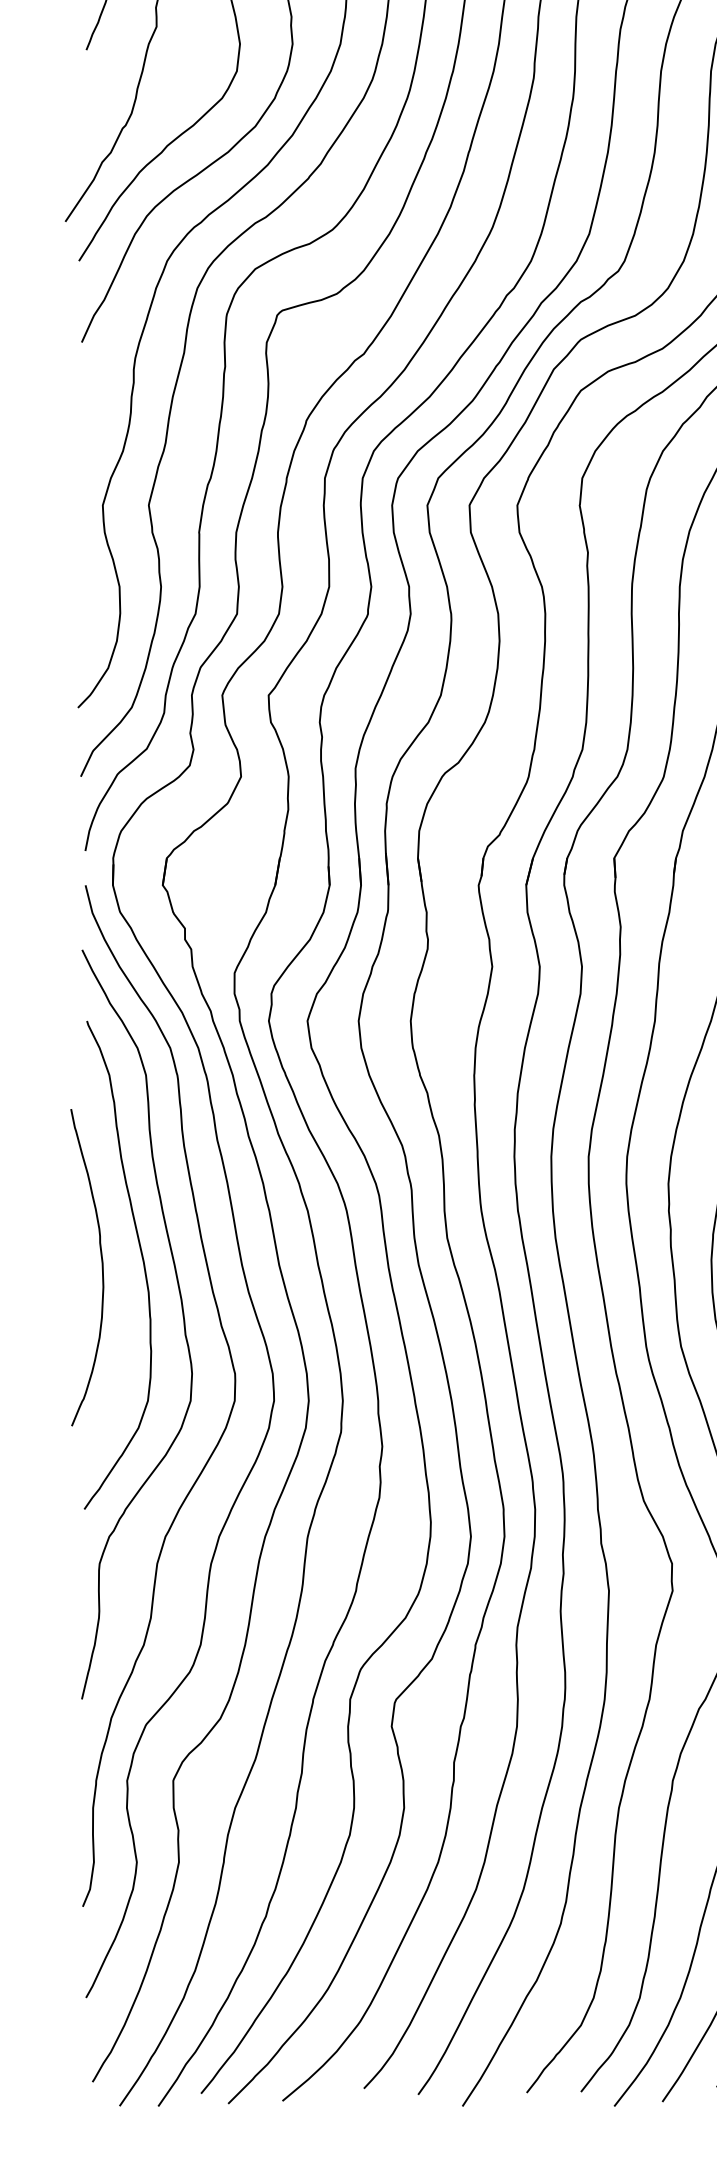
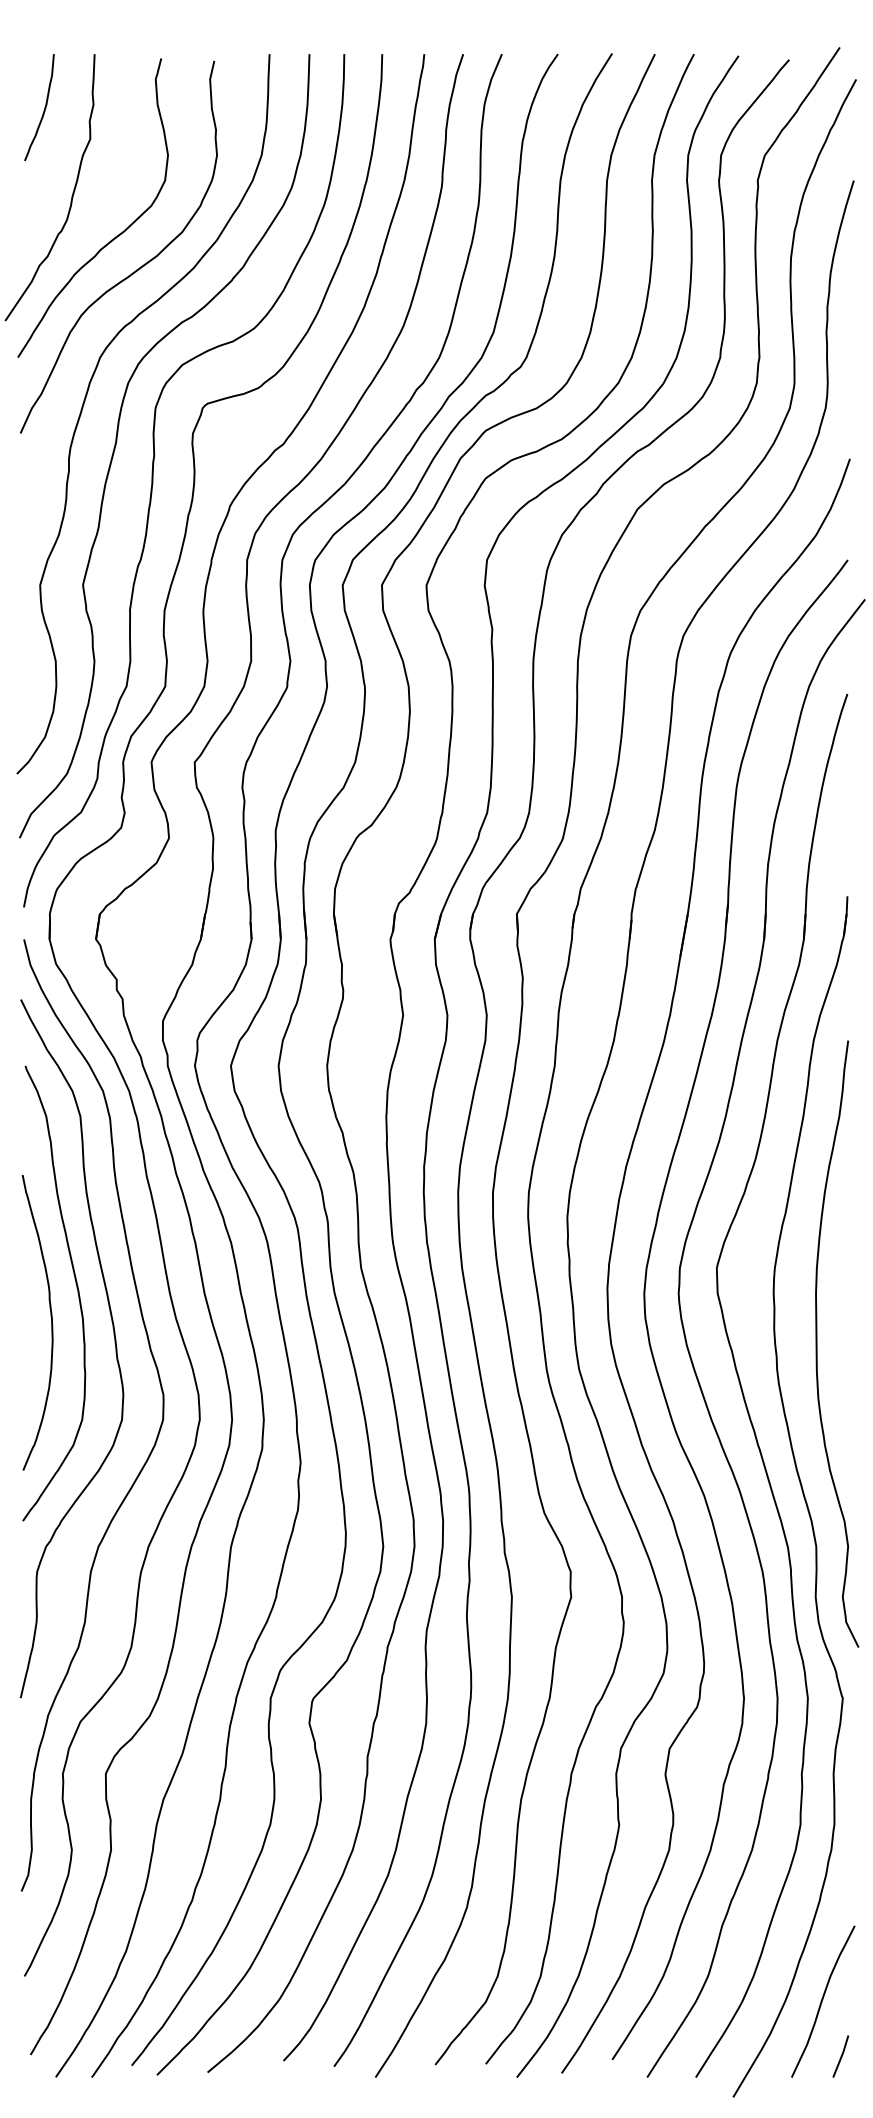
curve: (101, 1262) -> (50, 1317), moved

